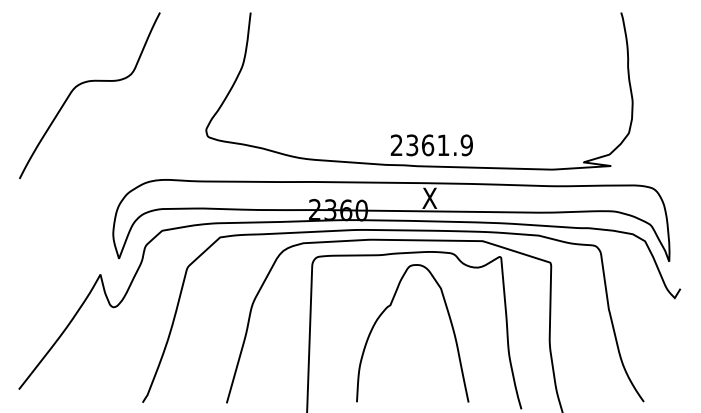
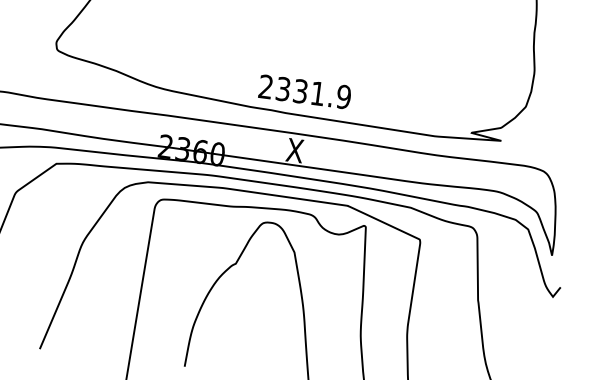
text: (428, 145) -> (301, 91), 2361.9 -> 2331.9

